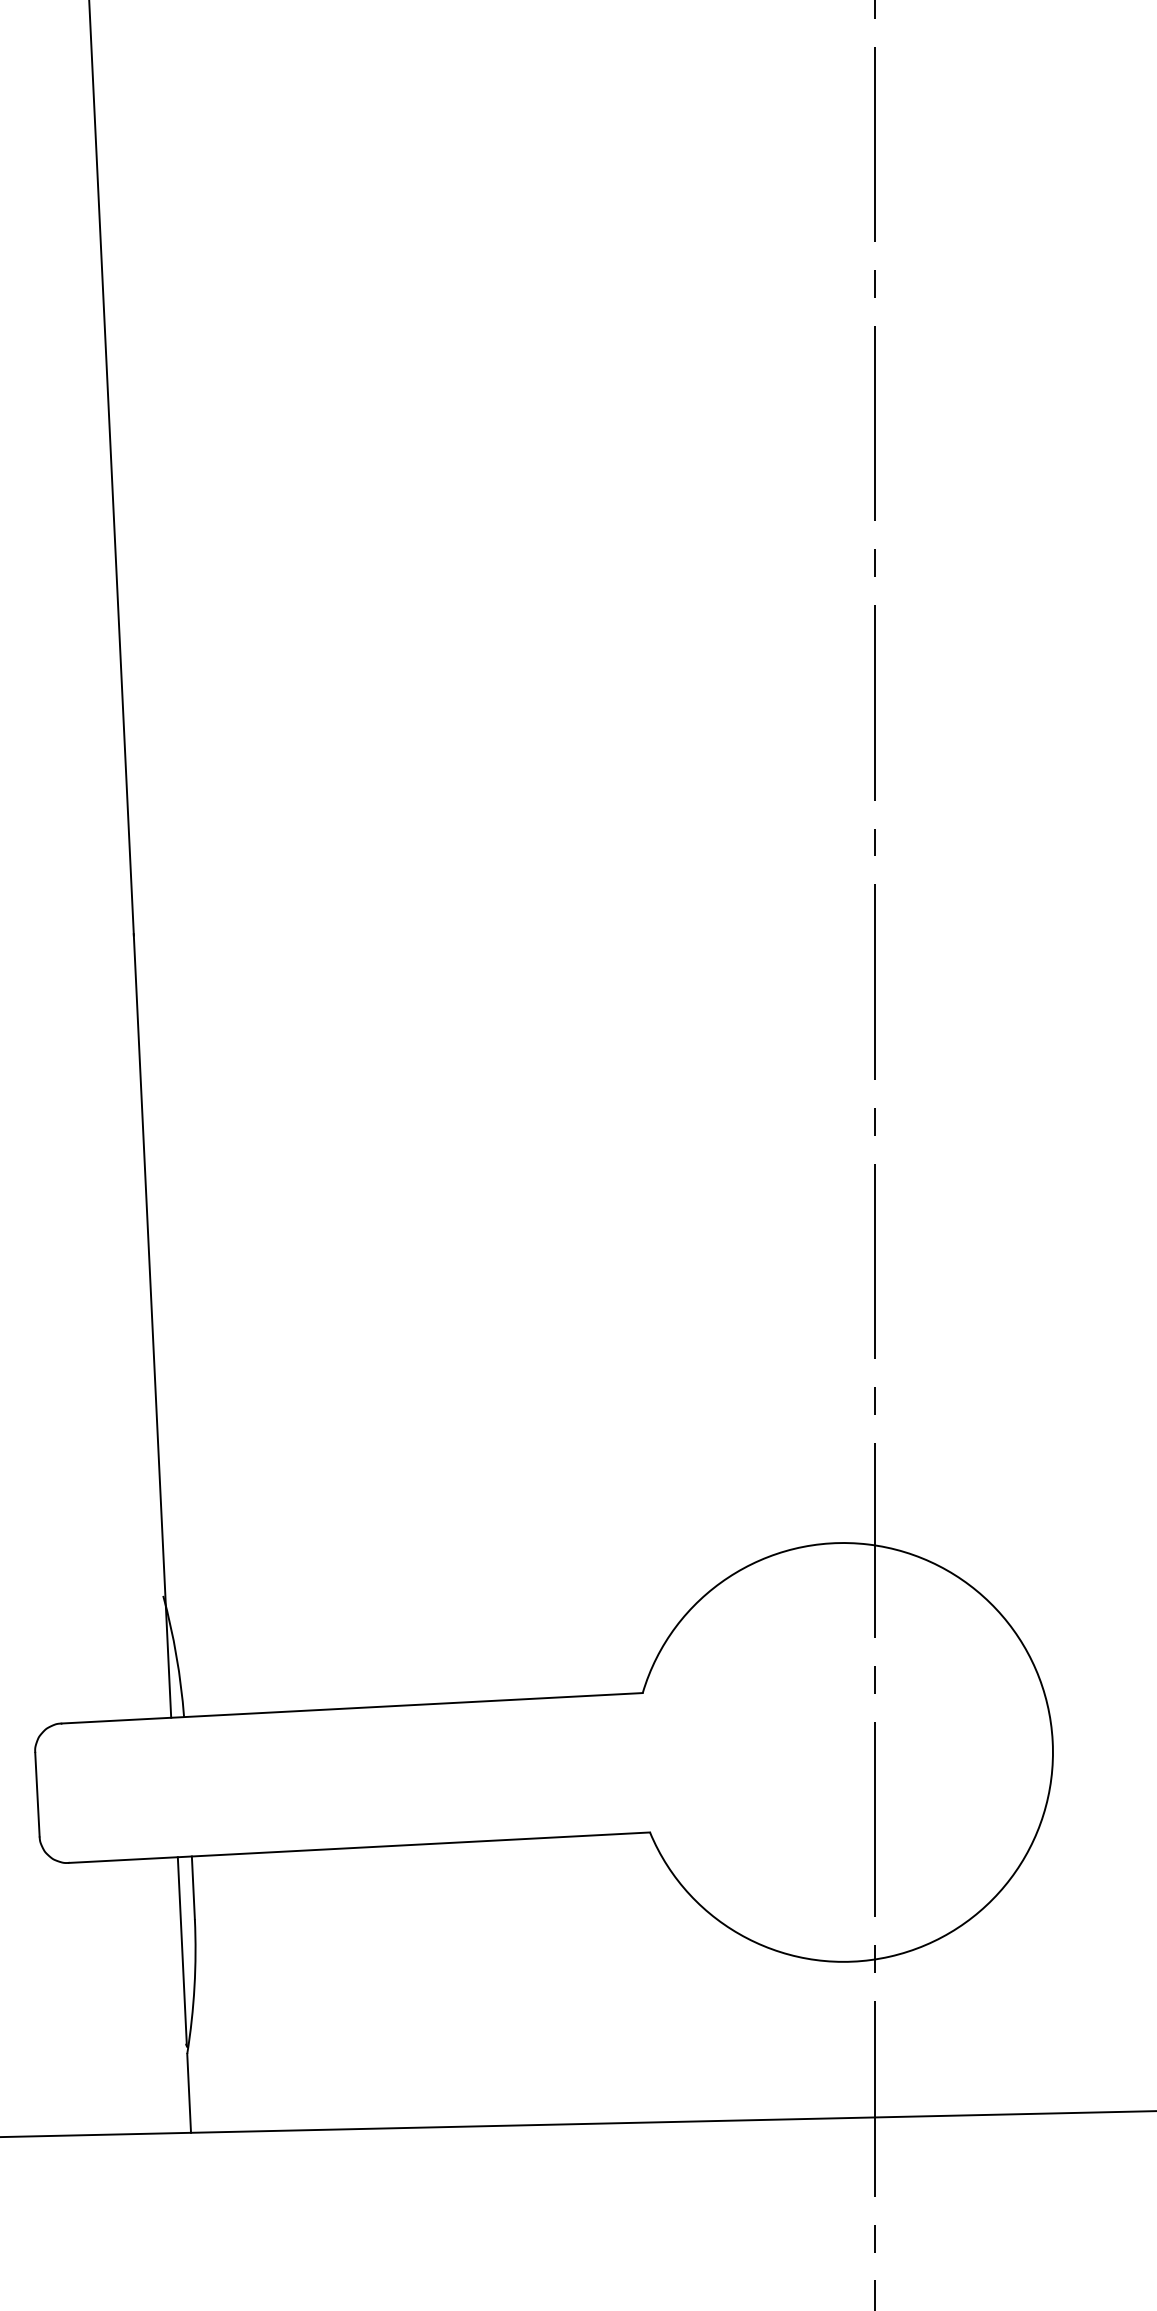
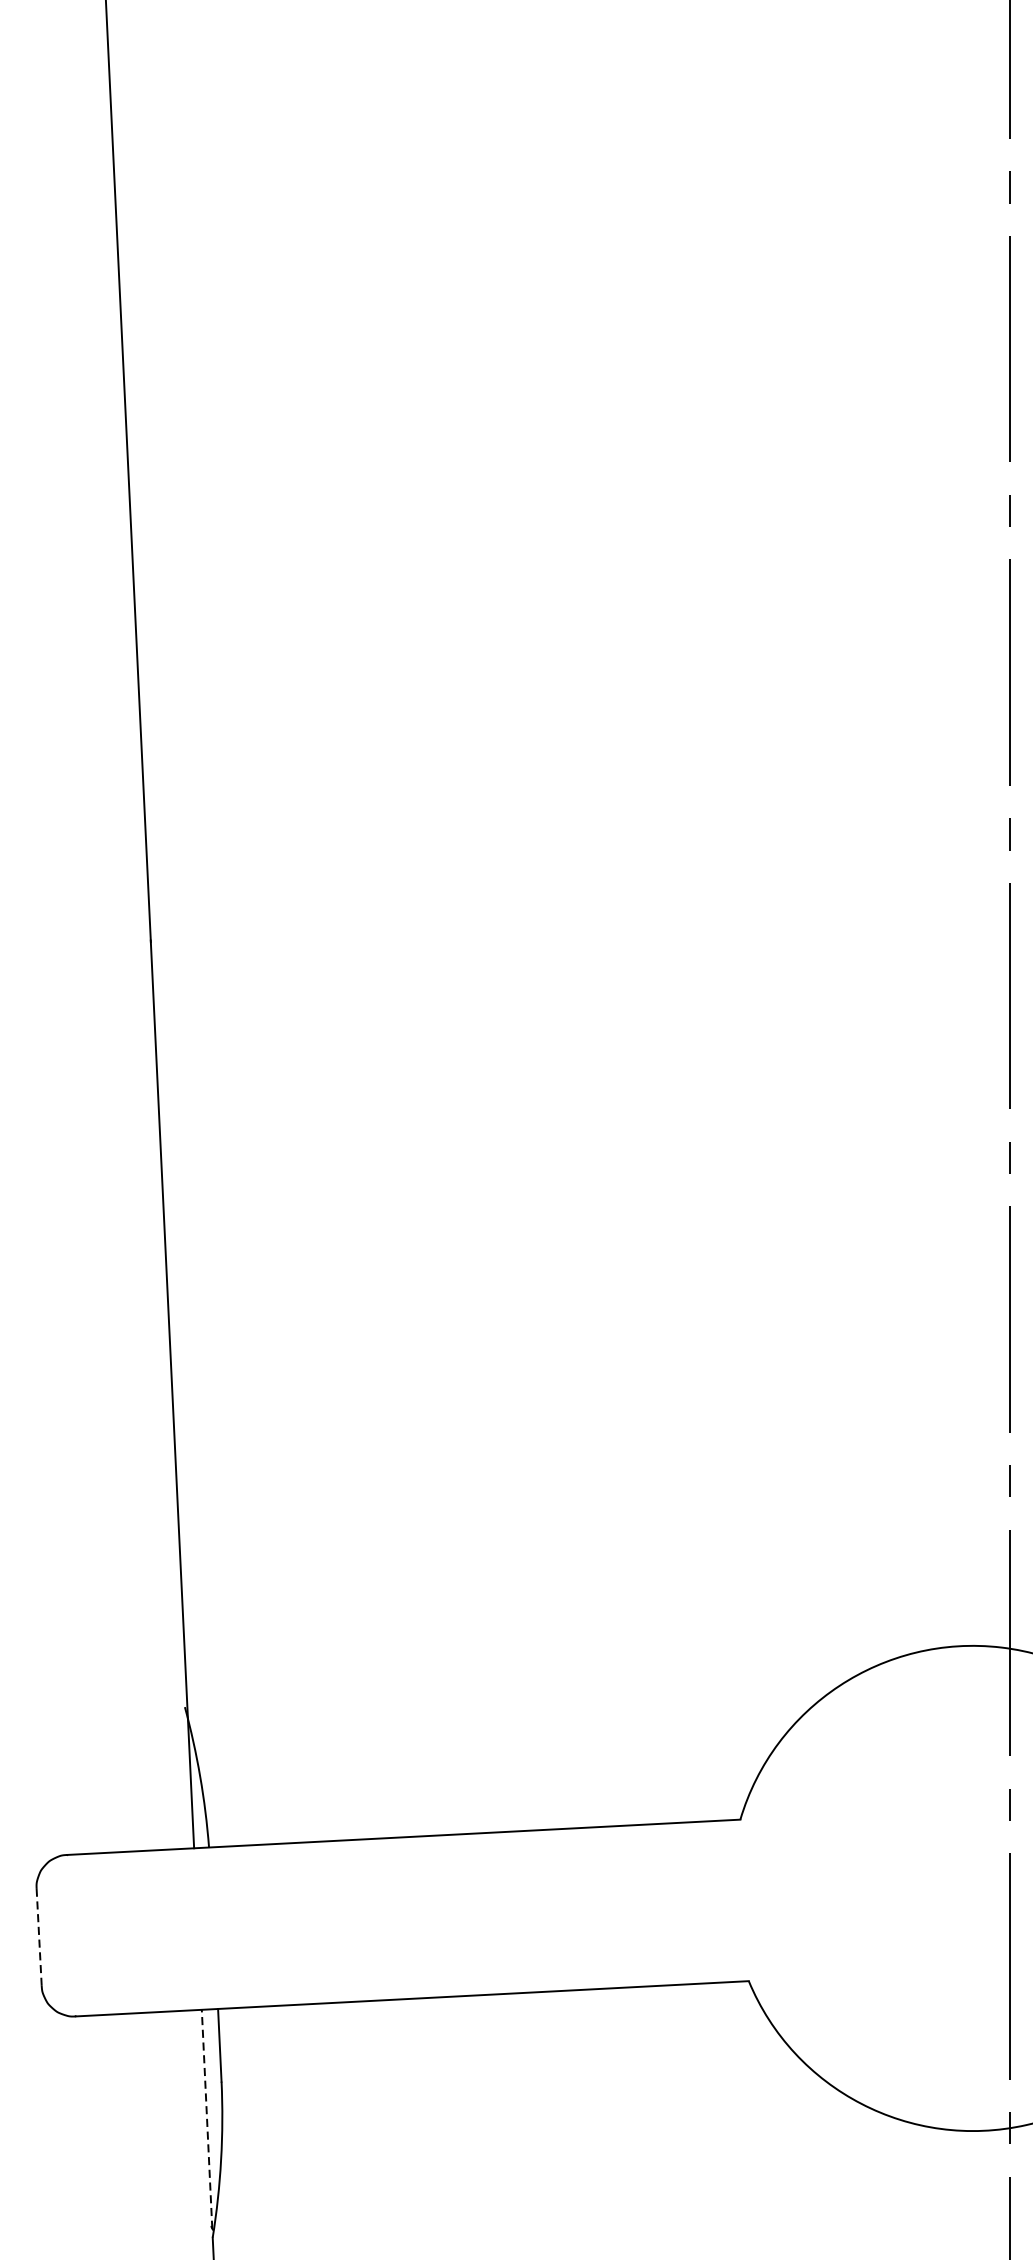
line: (37, 1794) -> (39, 1937), solid -> dashed
line: (182, 1951) -> (207, 2119), solid -> dashed

